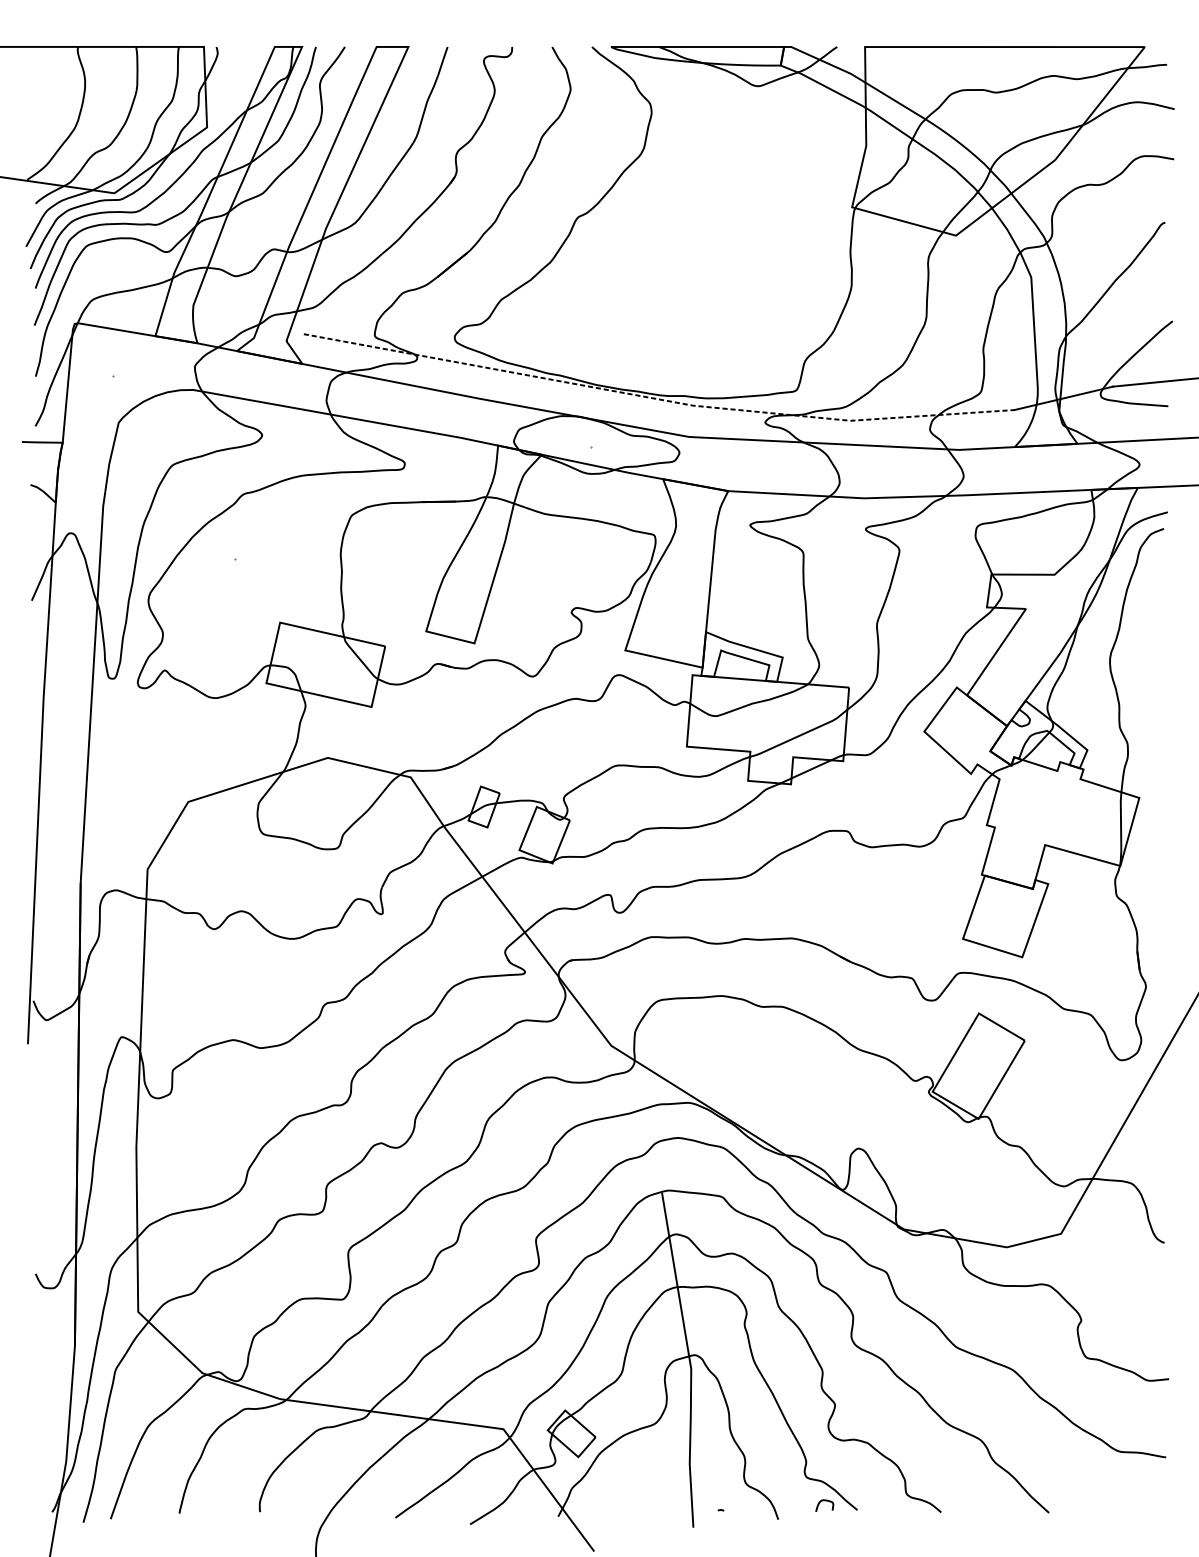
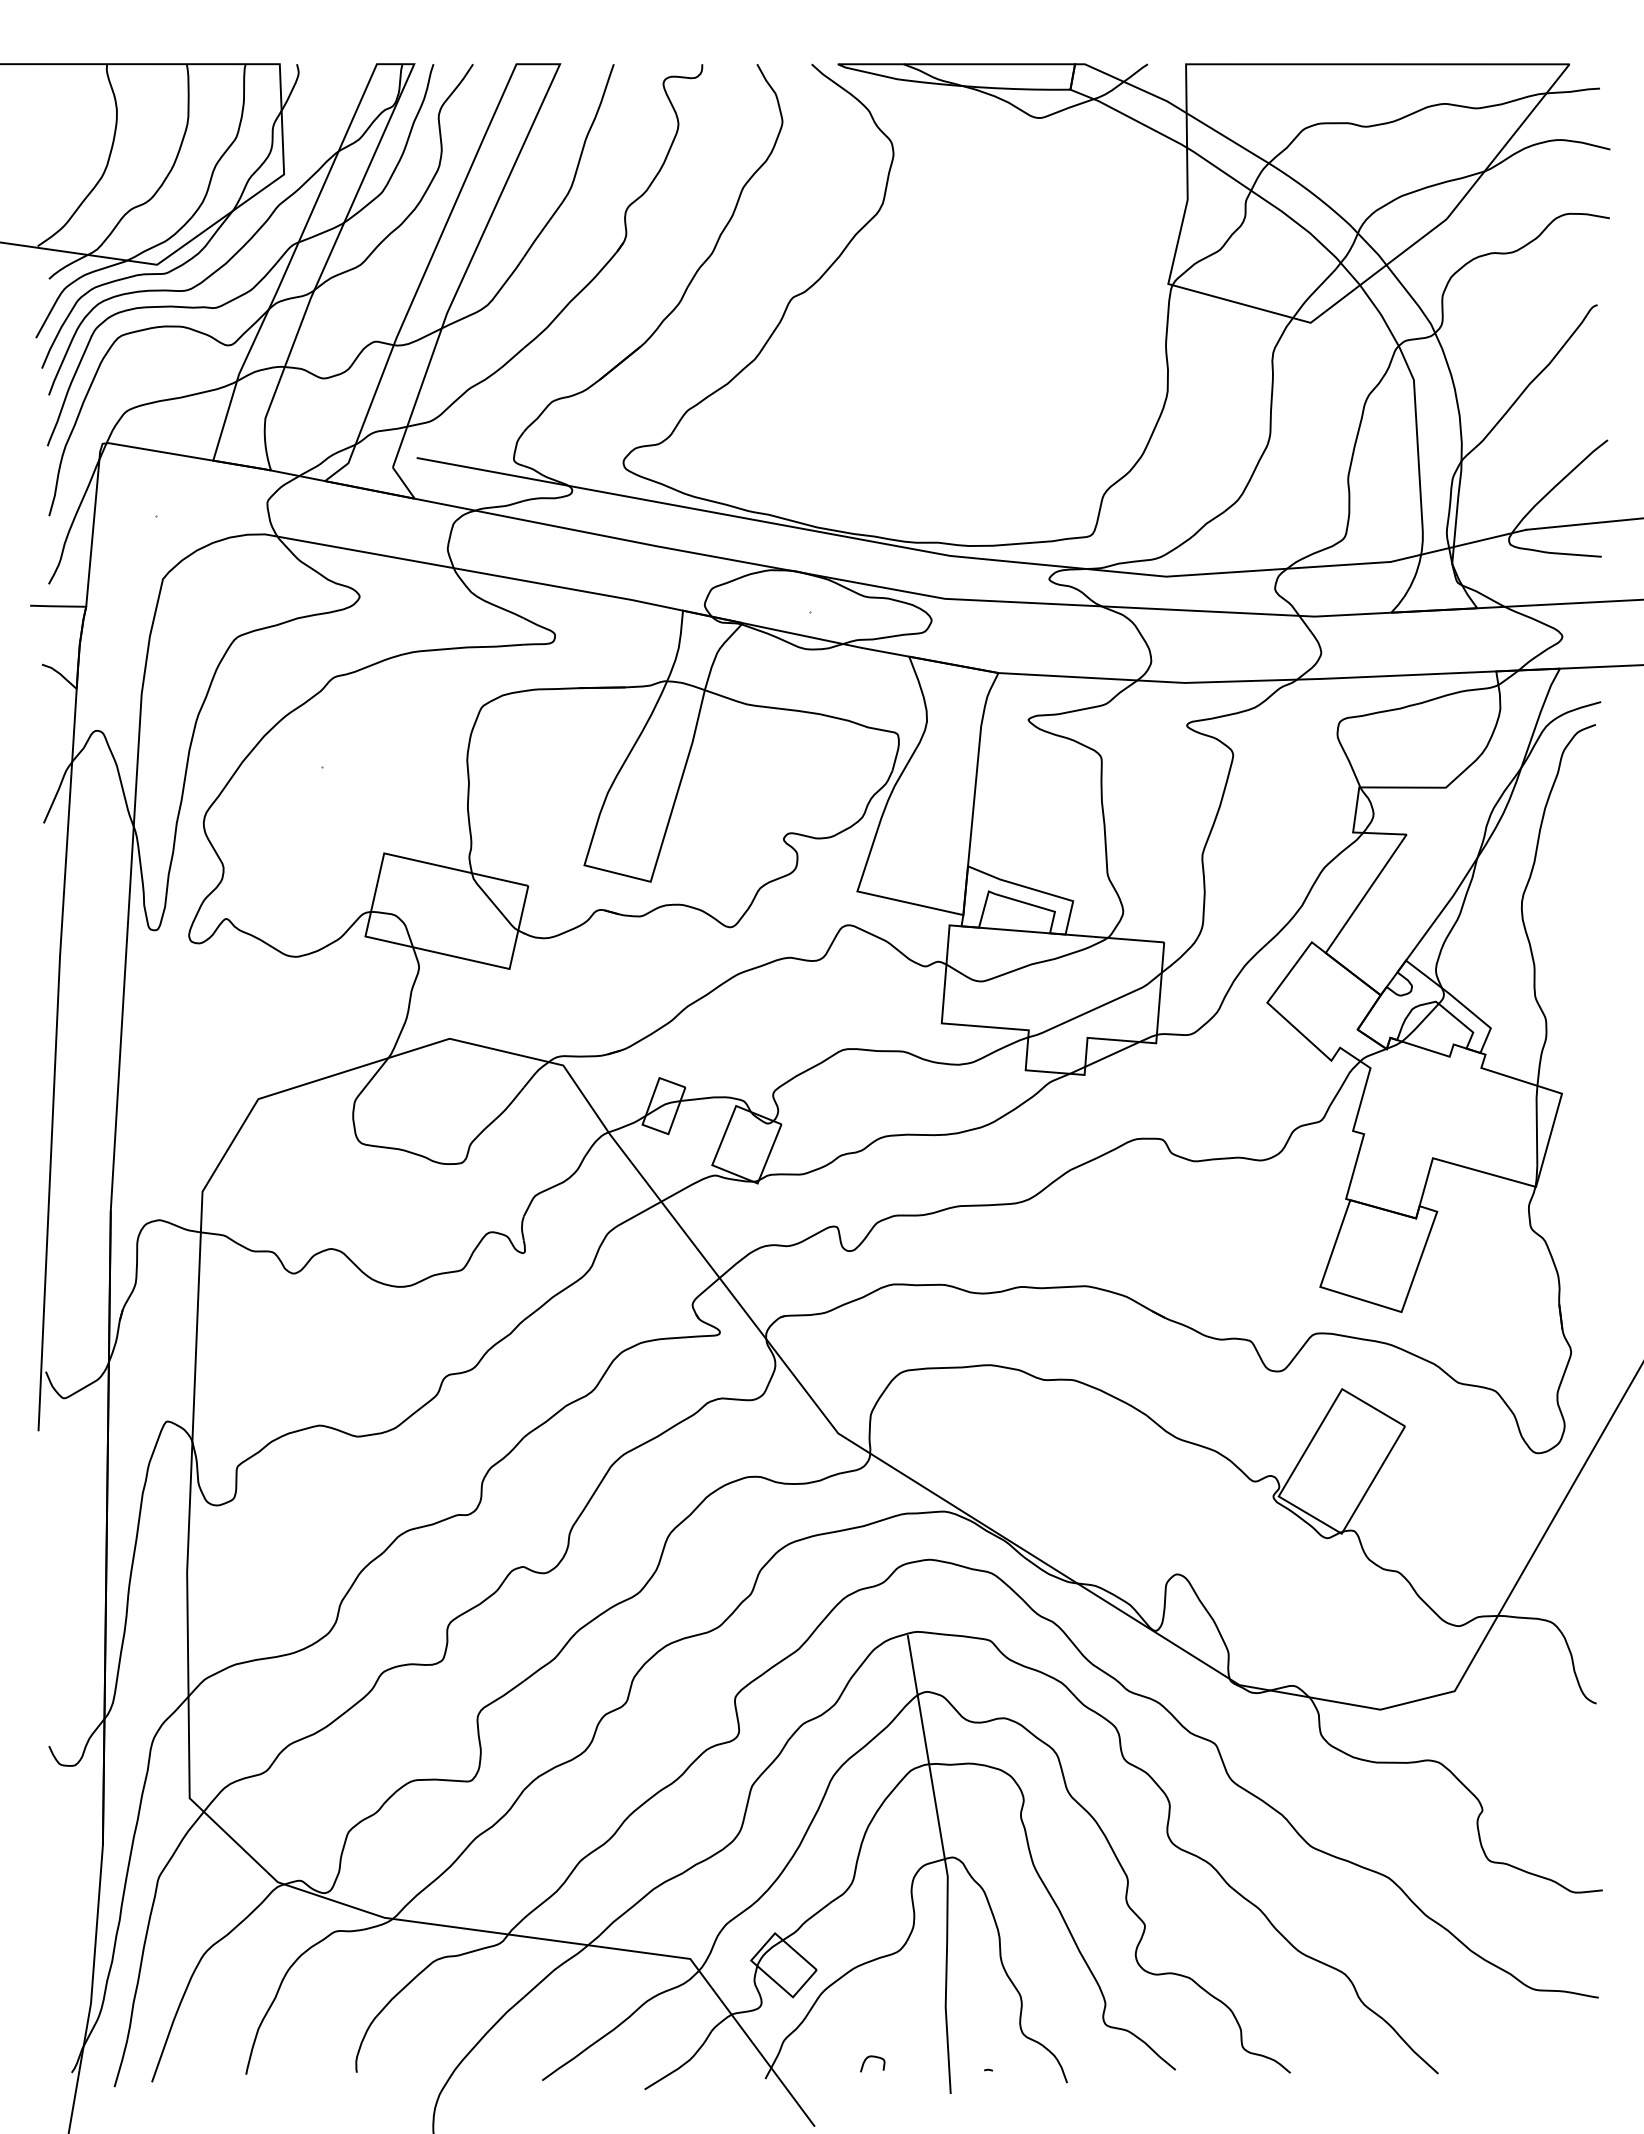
line: (658, 399) -> (902, 547), dashed -> solid
curve: (824, 1501) -> (872, 2057), moved

